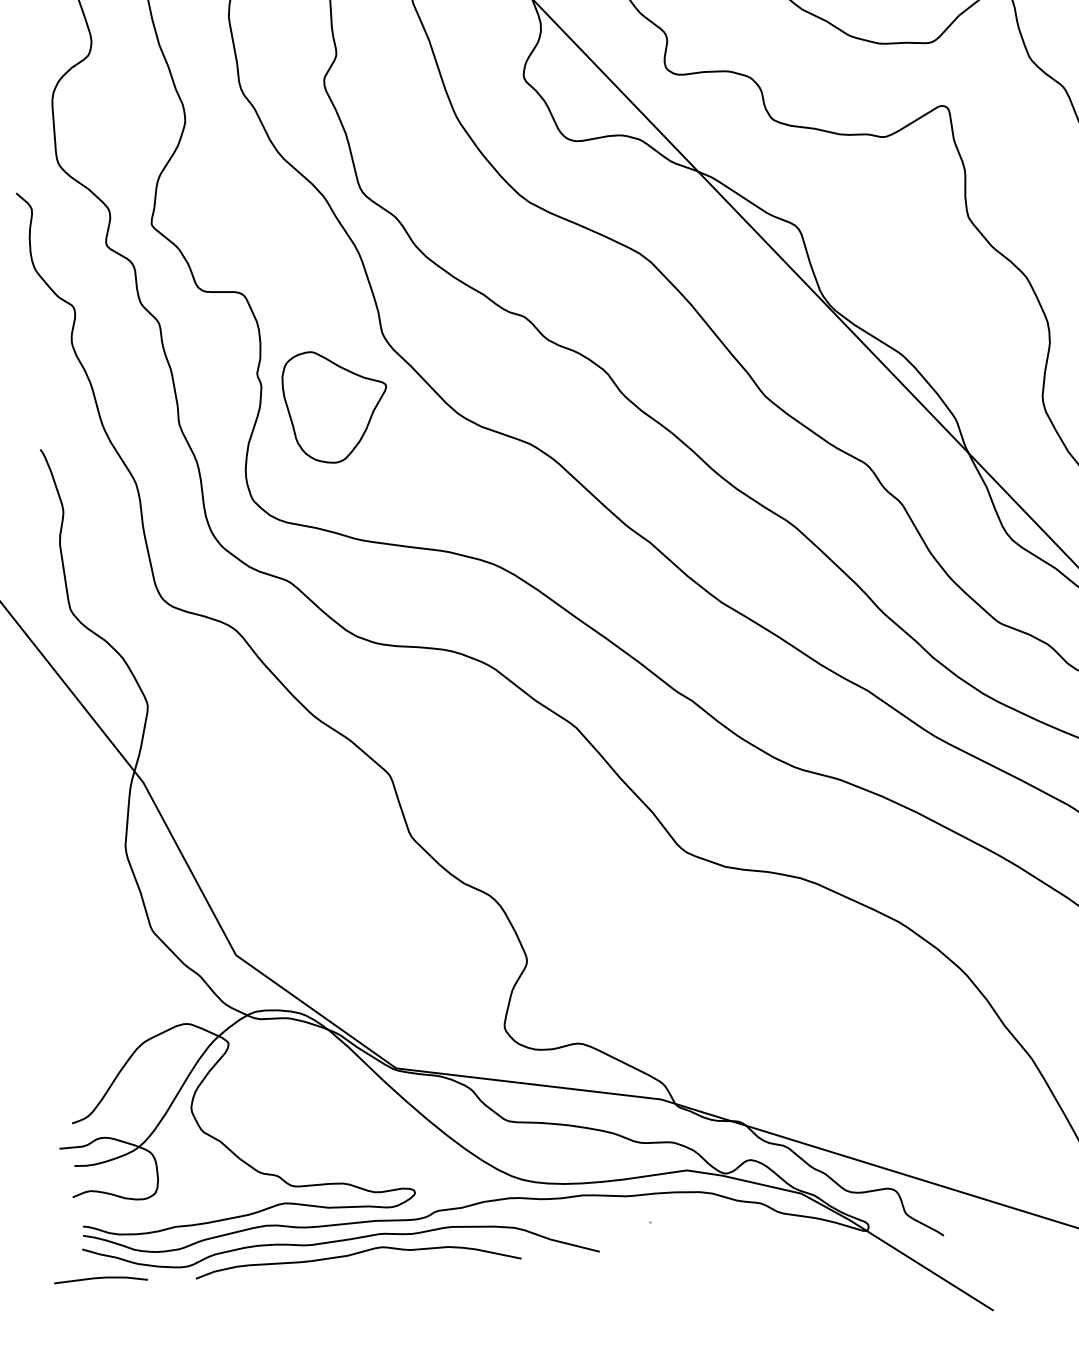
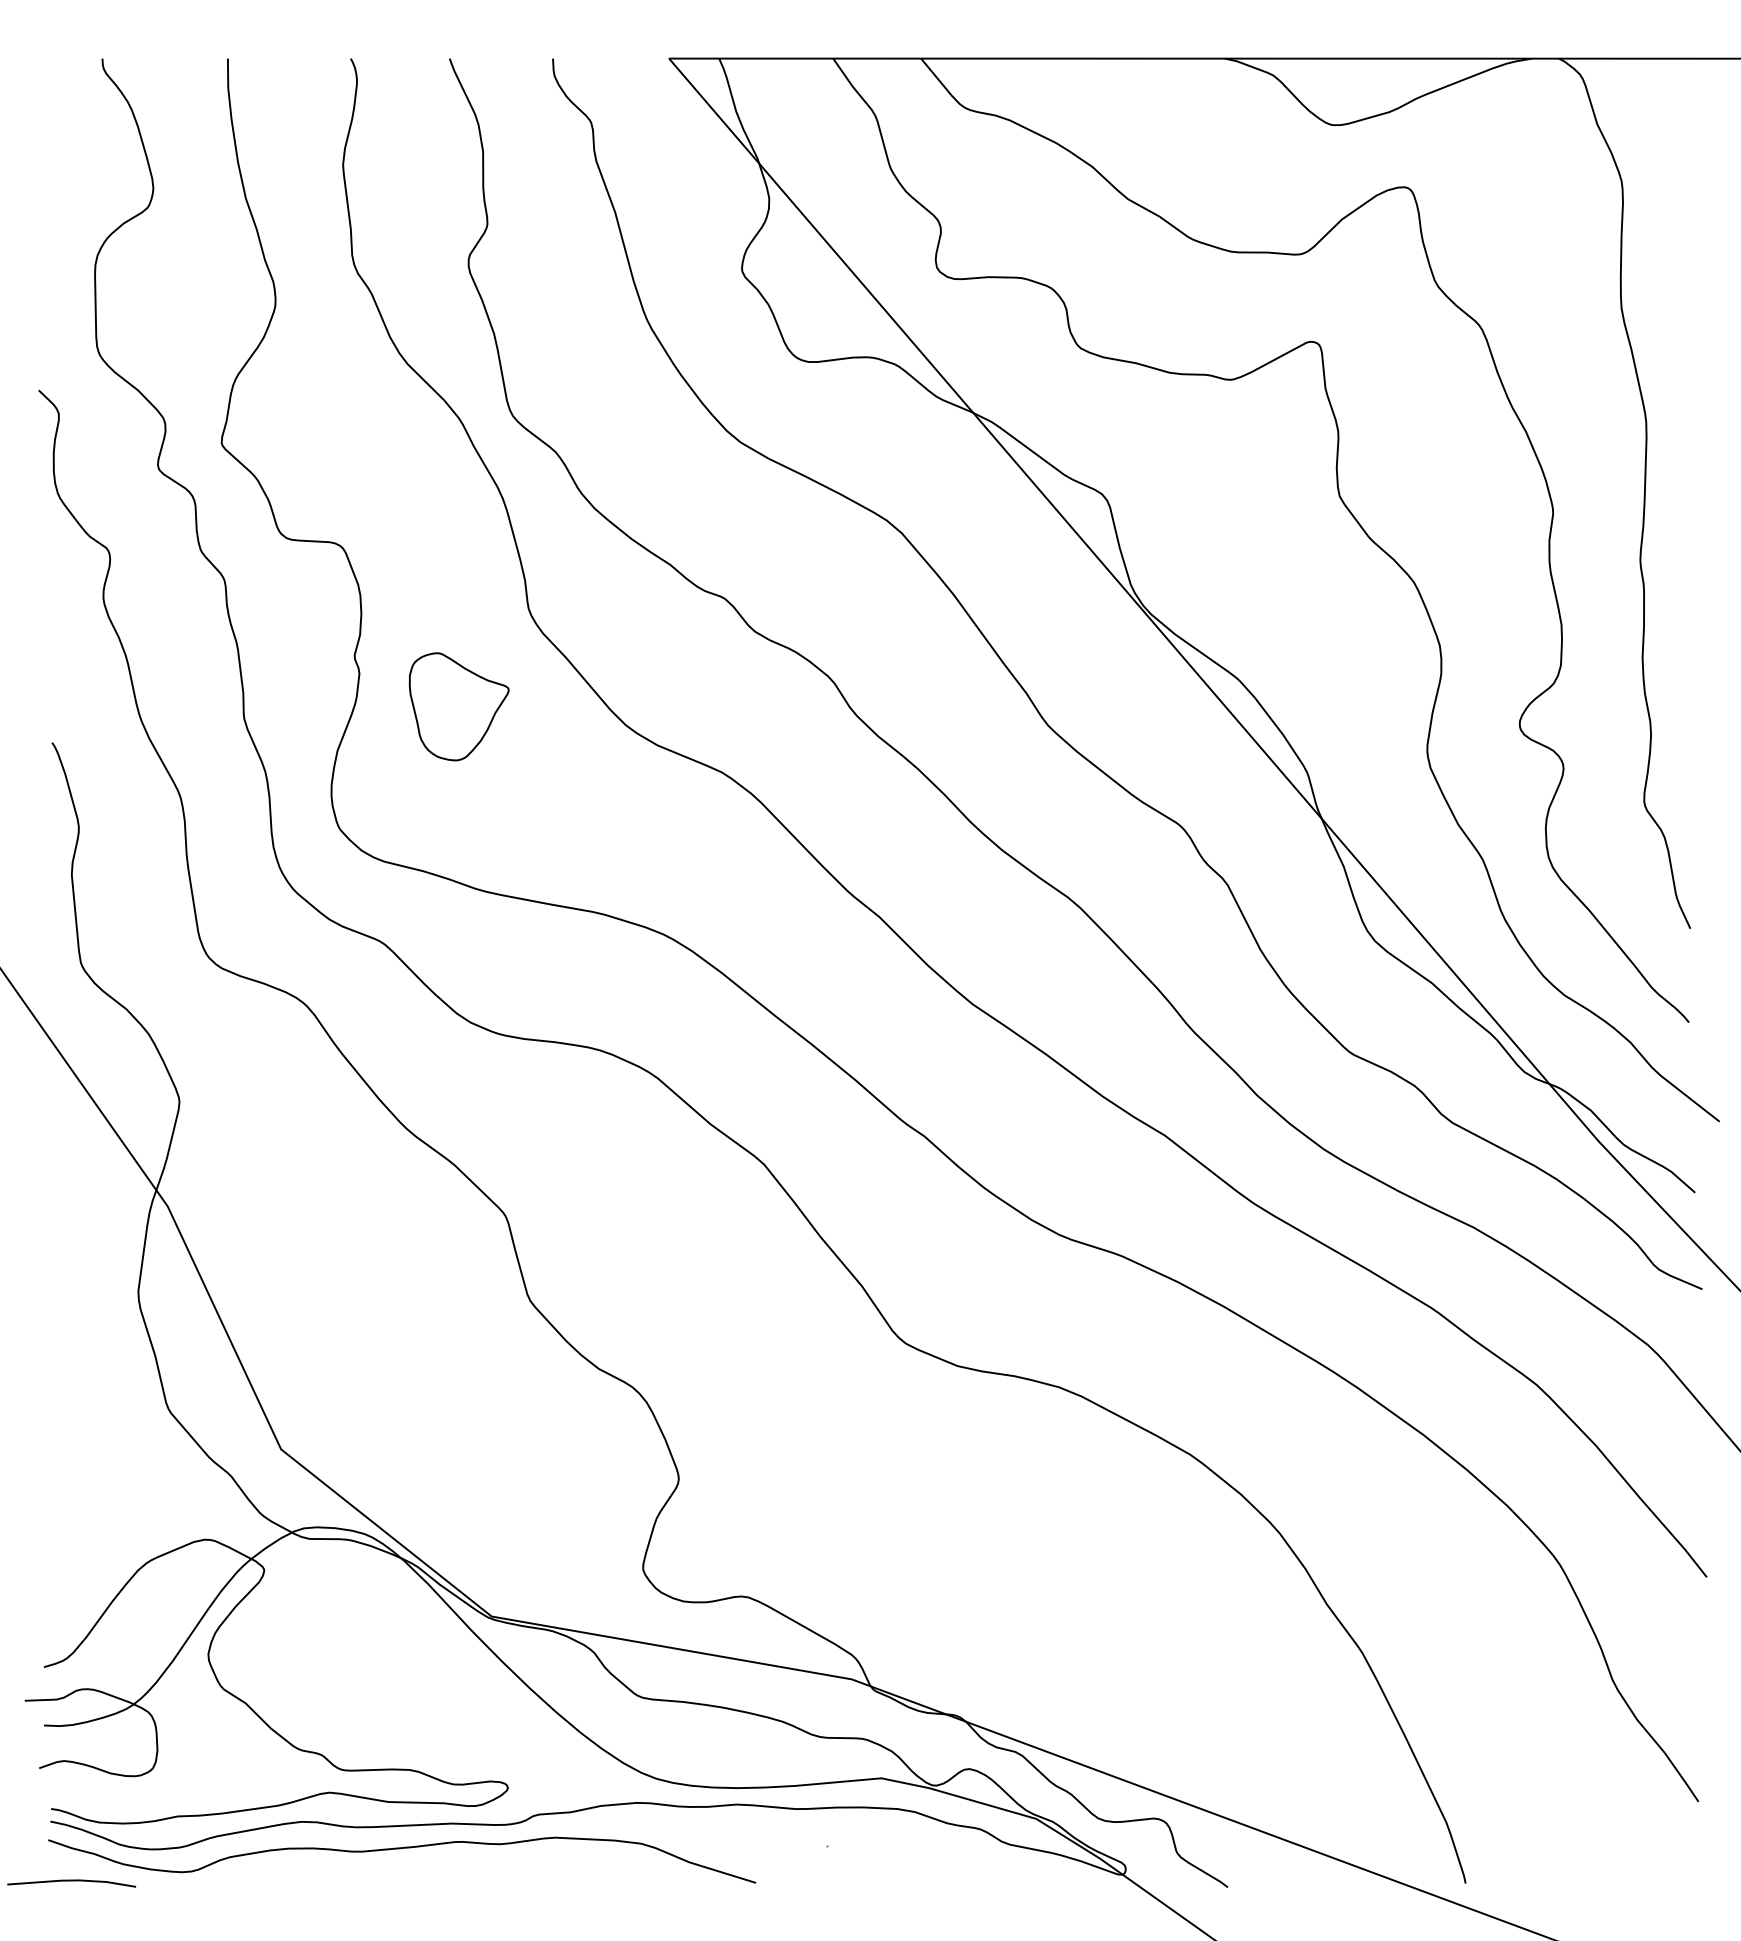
part: (334, 406) -> (458, 706), size x0.7
curve: (357, 1254) -> (424, 1867), removed

